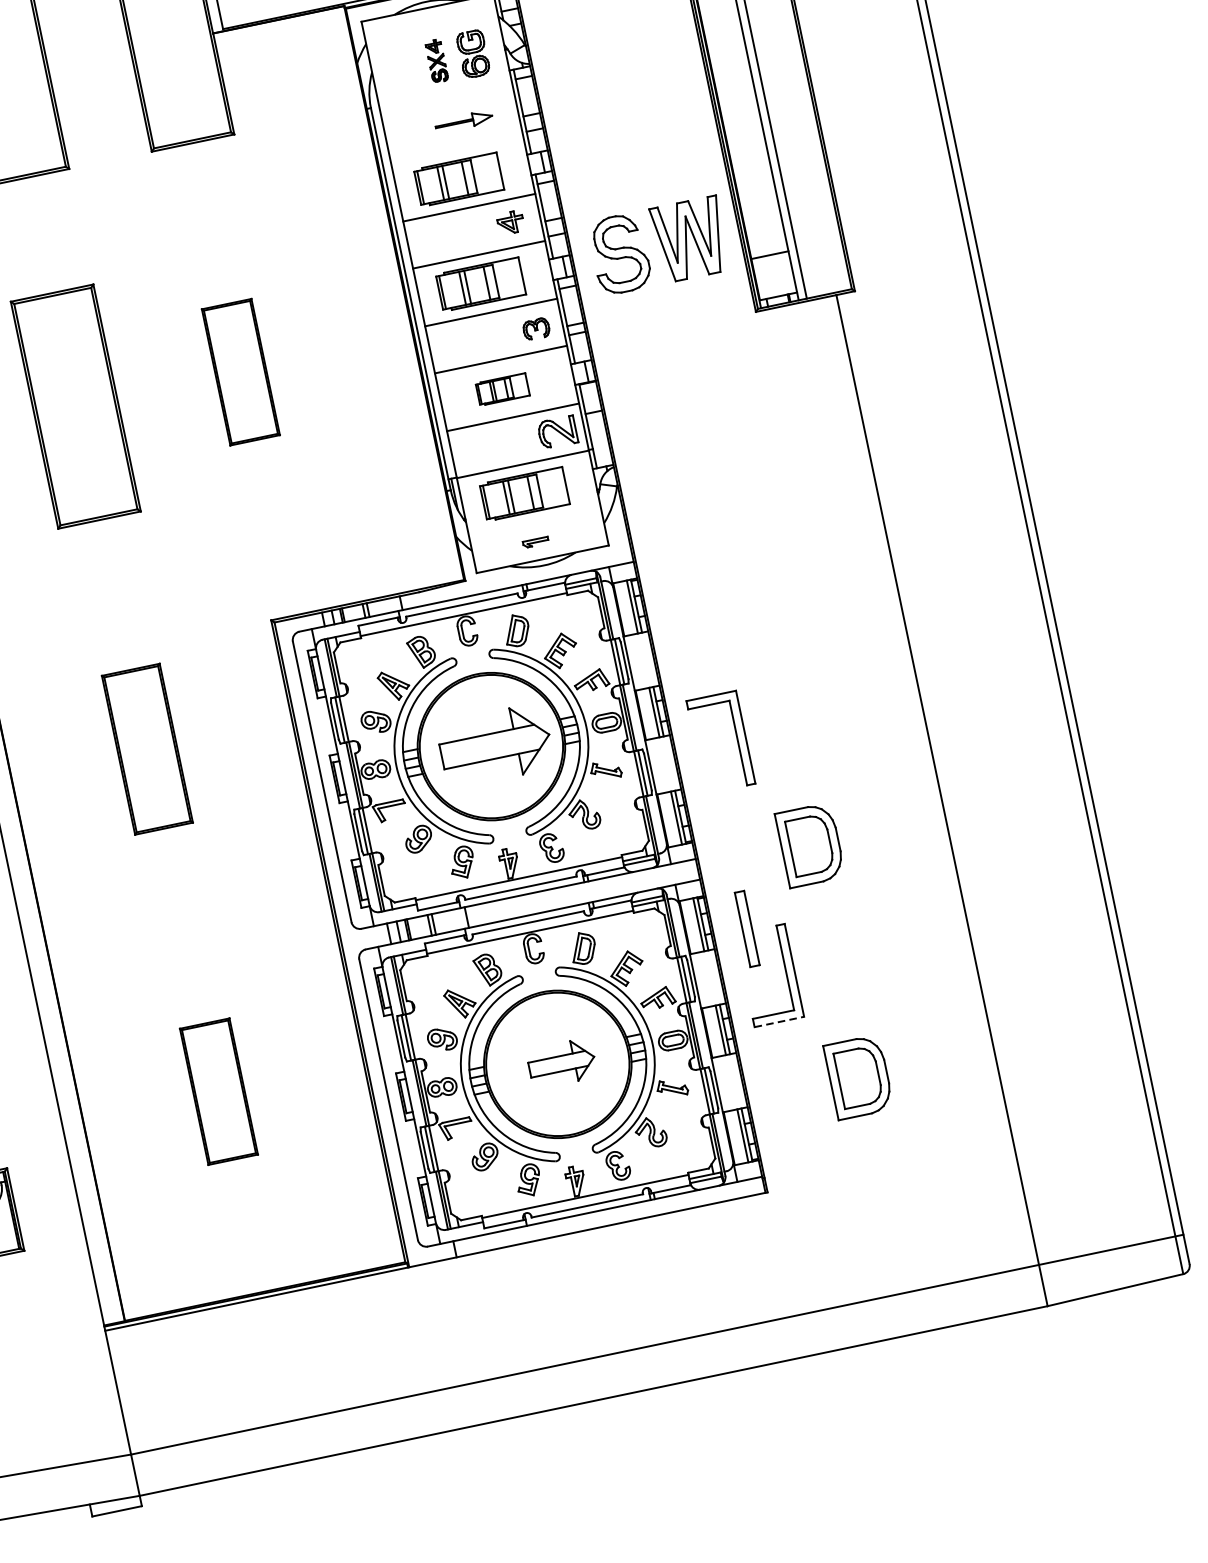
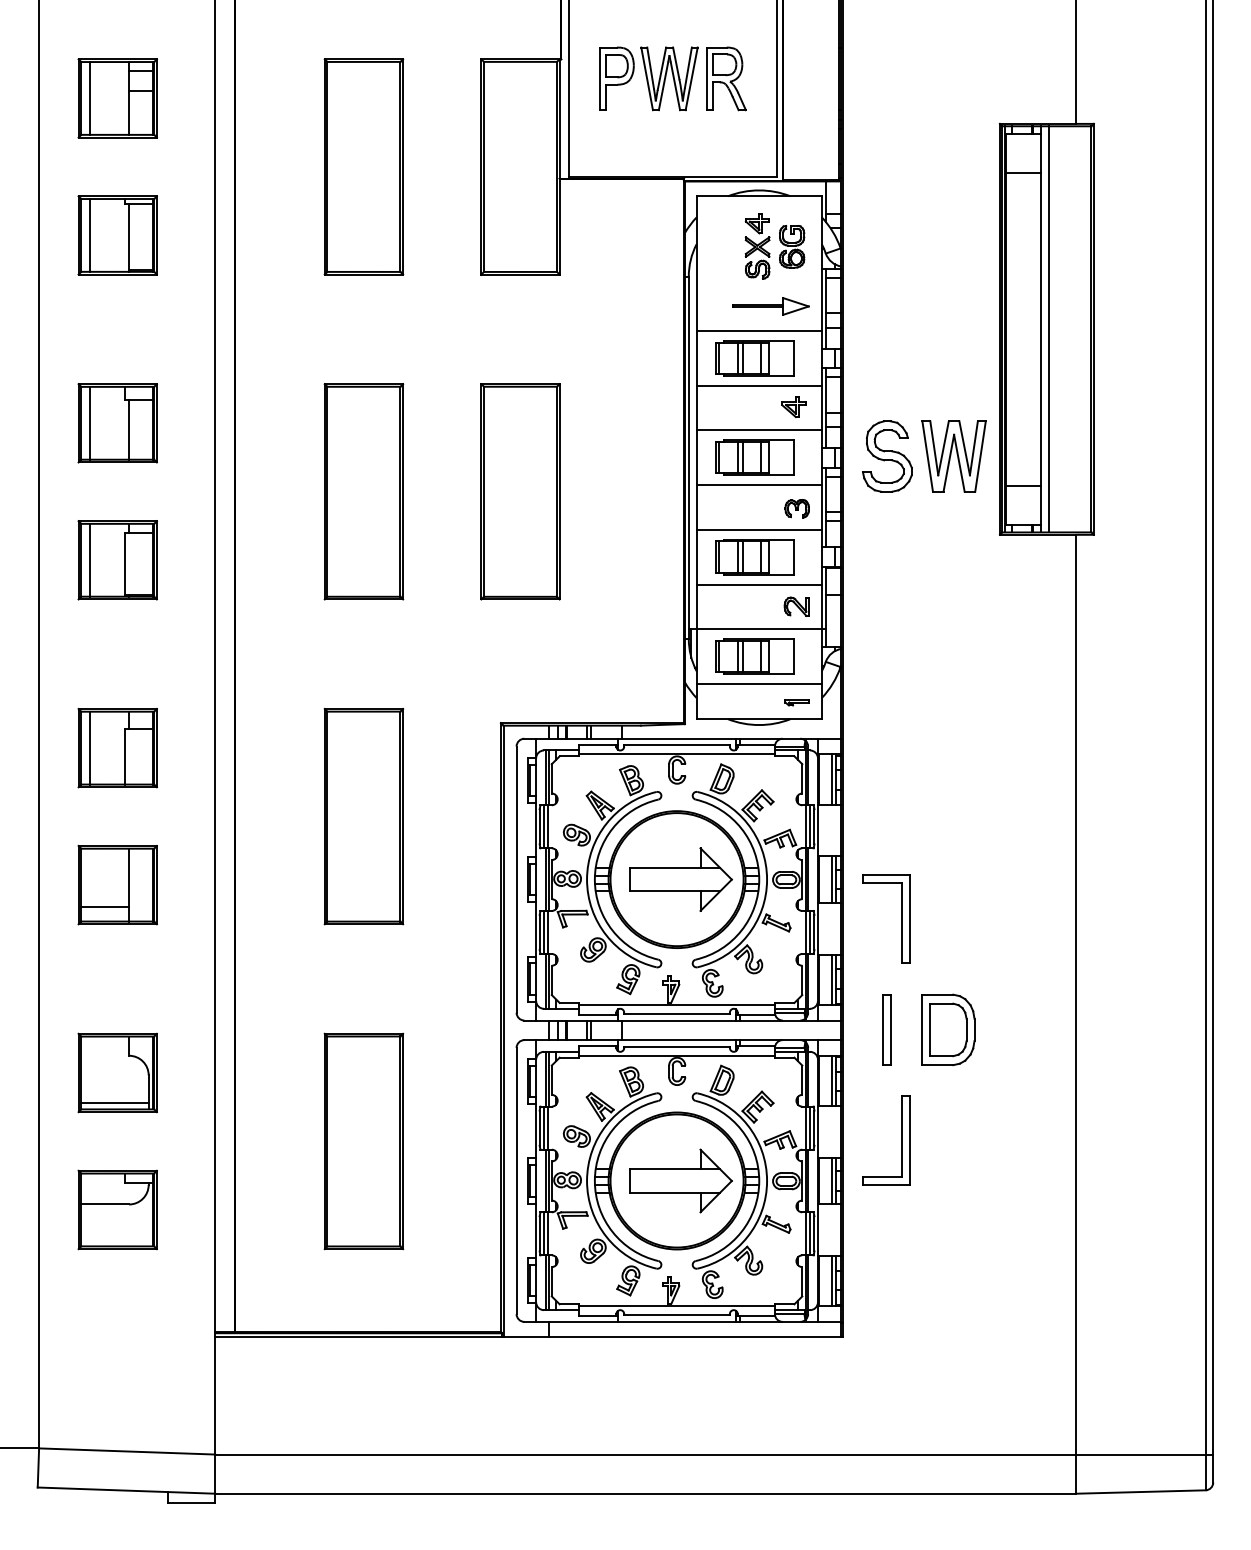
part: (436, 61) -> (757, 246), size x1.67
part: (463, 121) -> (770, 306), size x1.43
line: (456, 149) -> (758, 330), added
part: (240, 371) -> (520, 491), size x1.67
part: (502, 389) -> (754, 557), size x1.67
part: (557, 432) -> (796, 606), size x0.71
line: (534, 521) -> (758, 683), added
part: (535, 542) -> (796, 702), moved
part: (146, 749) -> (363, 816), size x1.43
part: (746, 928) -> (886, 1029), moved
line: (779, 1021) -> (886, 1184), dashed -> solid
part: (561, 1063) -> (680, 1180), size x1.67
part: (859, 1076) -> (948, 1249), removed
part: (218, 1091) -> (363, 1141), size x1.67

